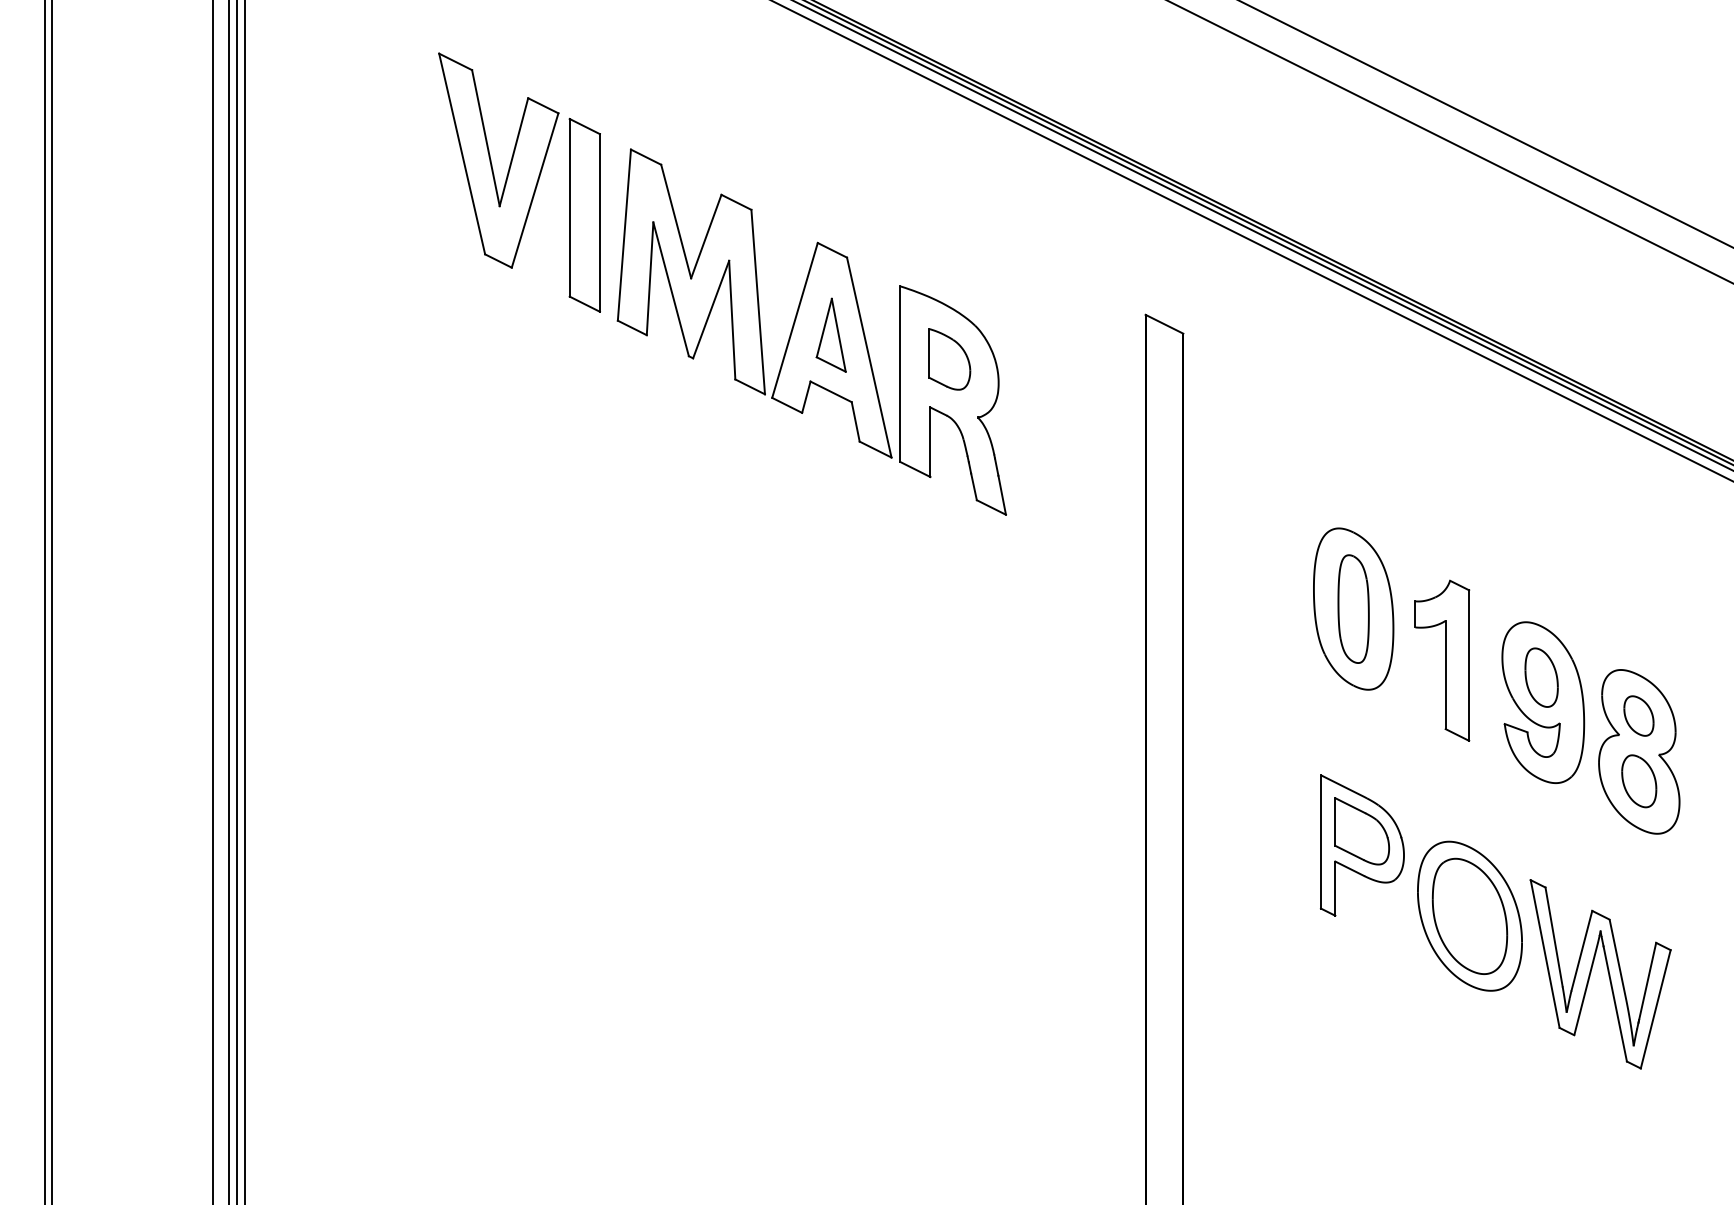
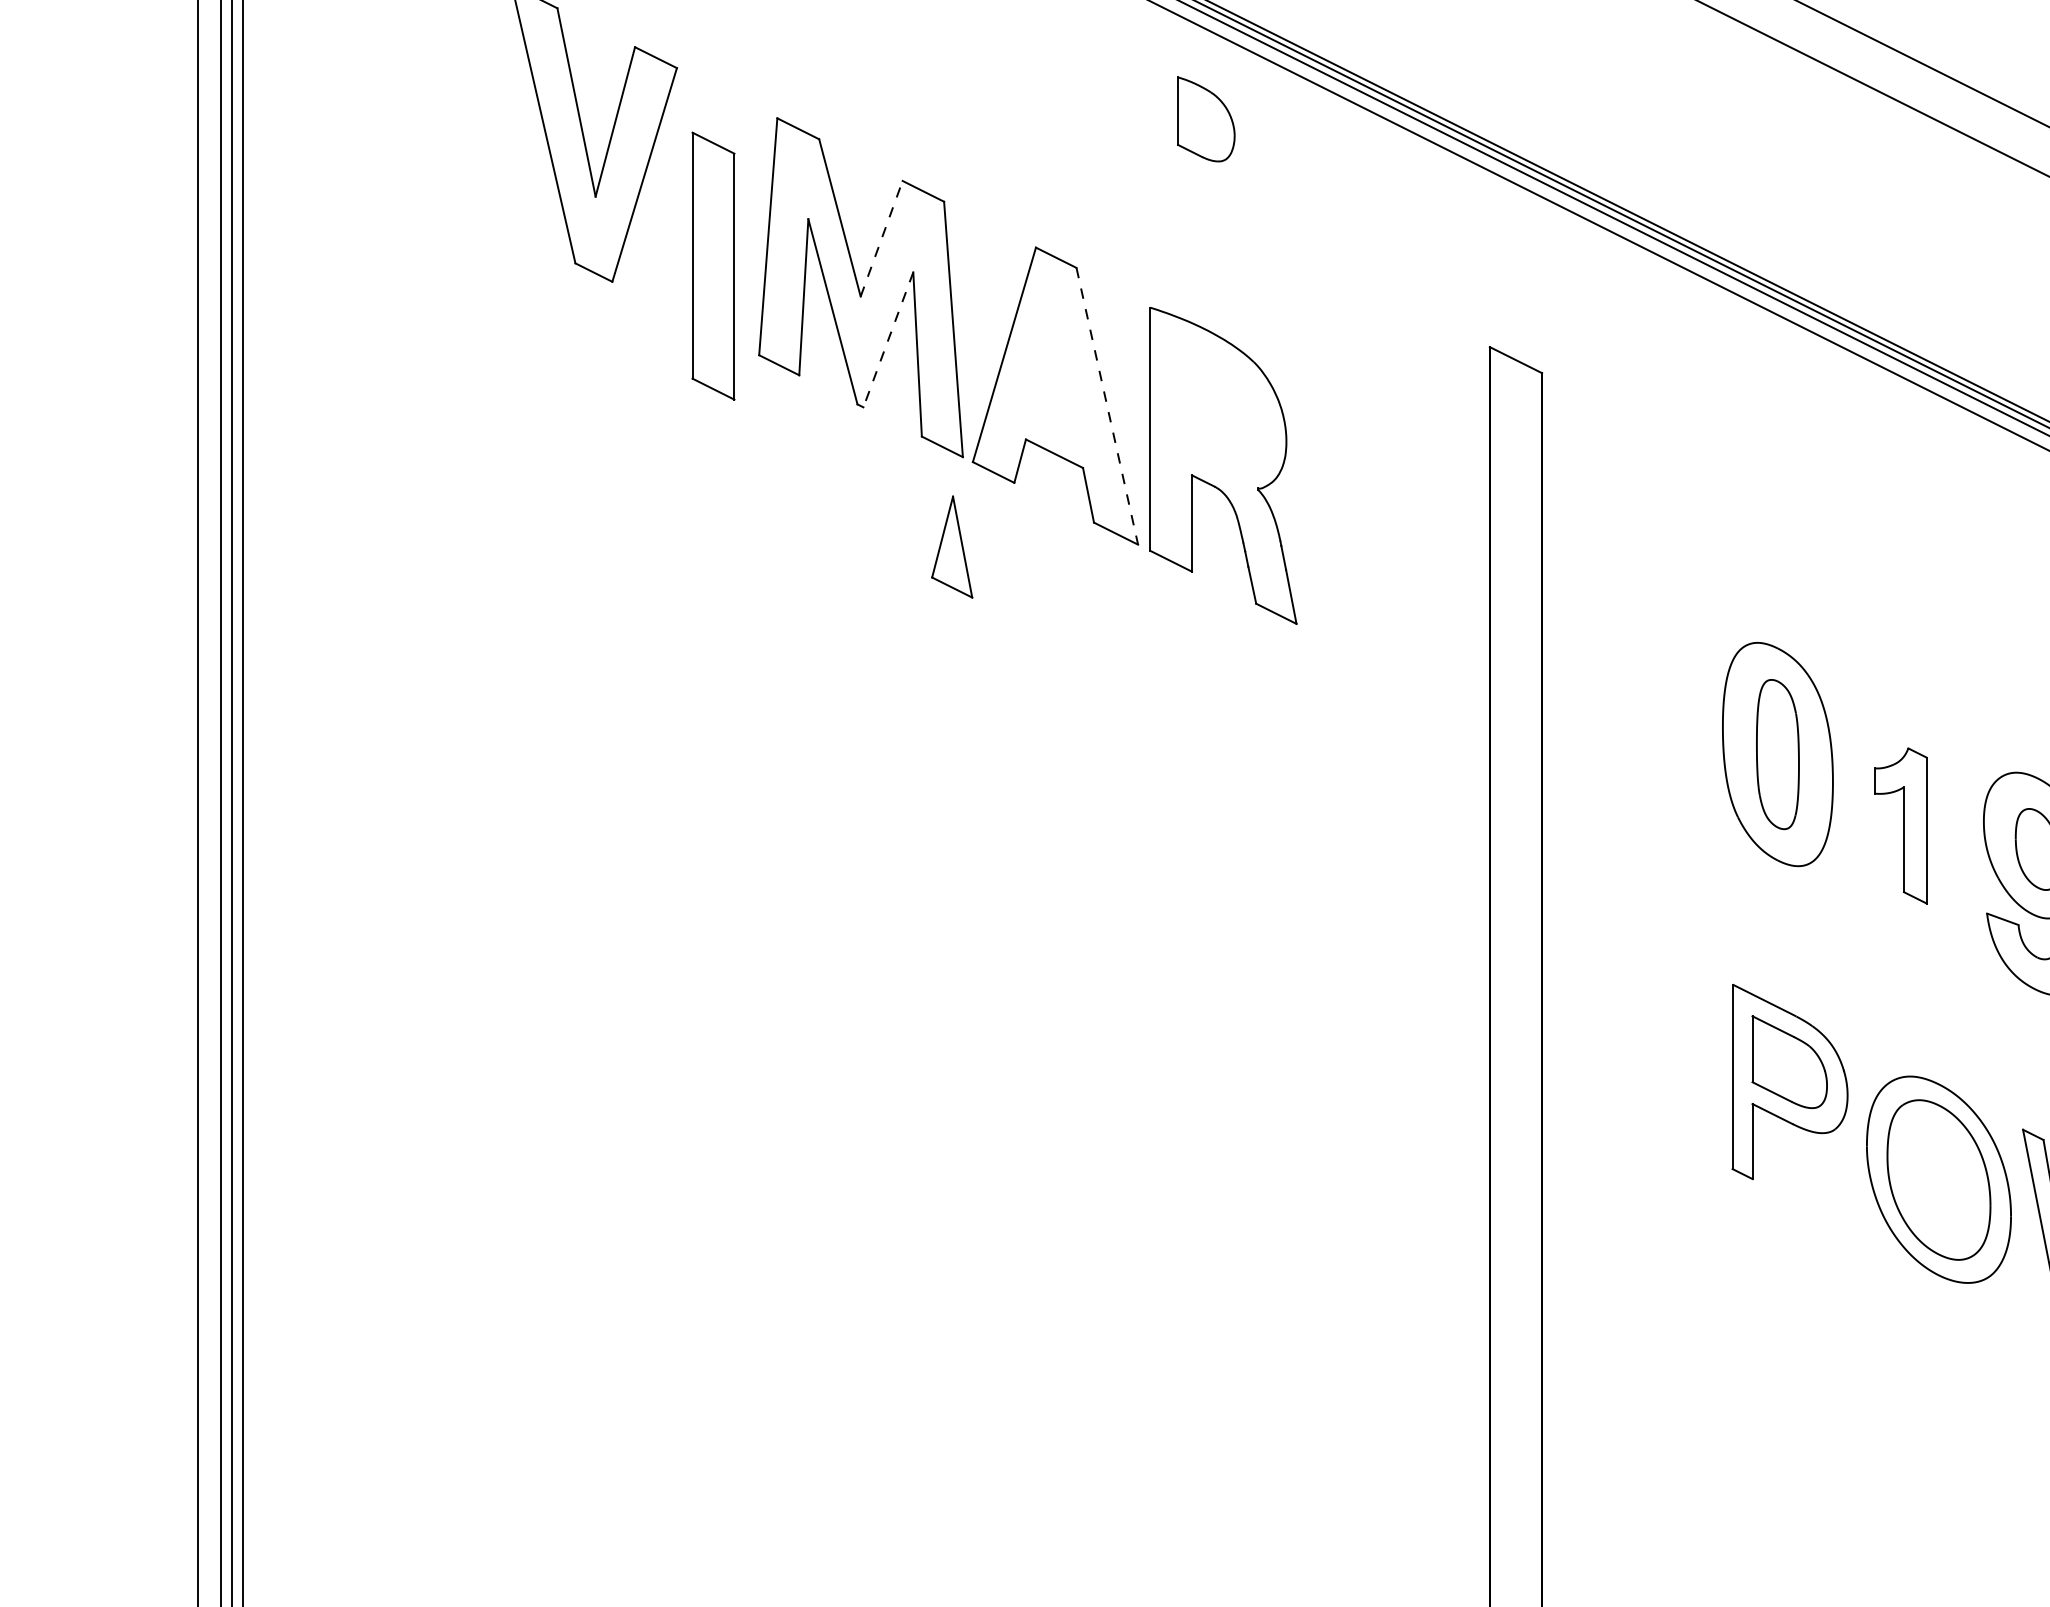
part: (584, 214) -> (713, 264), moved
line: (706, 236) -> (881, 238), solid -> dashed
line: (711, 309) -> (888, 339), solid -> dashed
part: (830, 334) -> (951, 545), moved
line: (869, 358) -> (1107, 407), solid -> dashed
part: (949, 359) -> (1205, 119), moved
part: (1442, 660) -> (1900, 825), size x0.7

